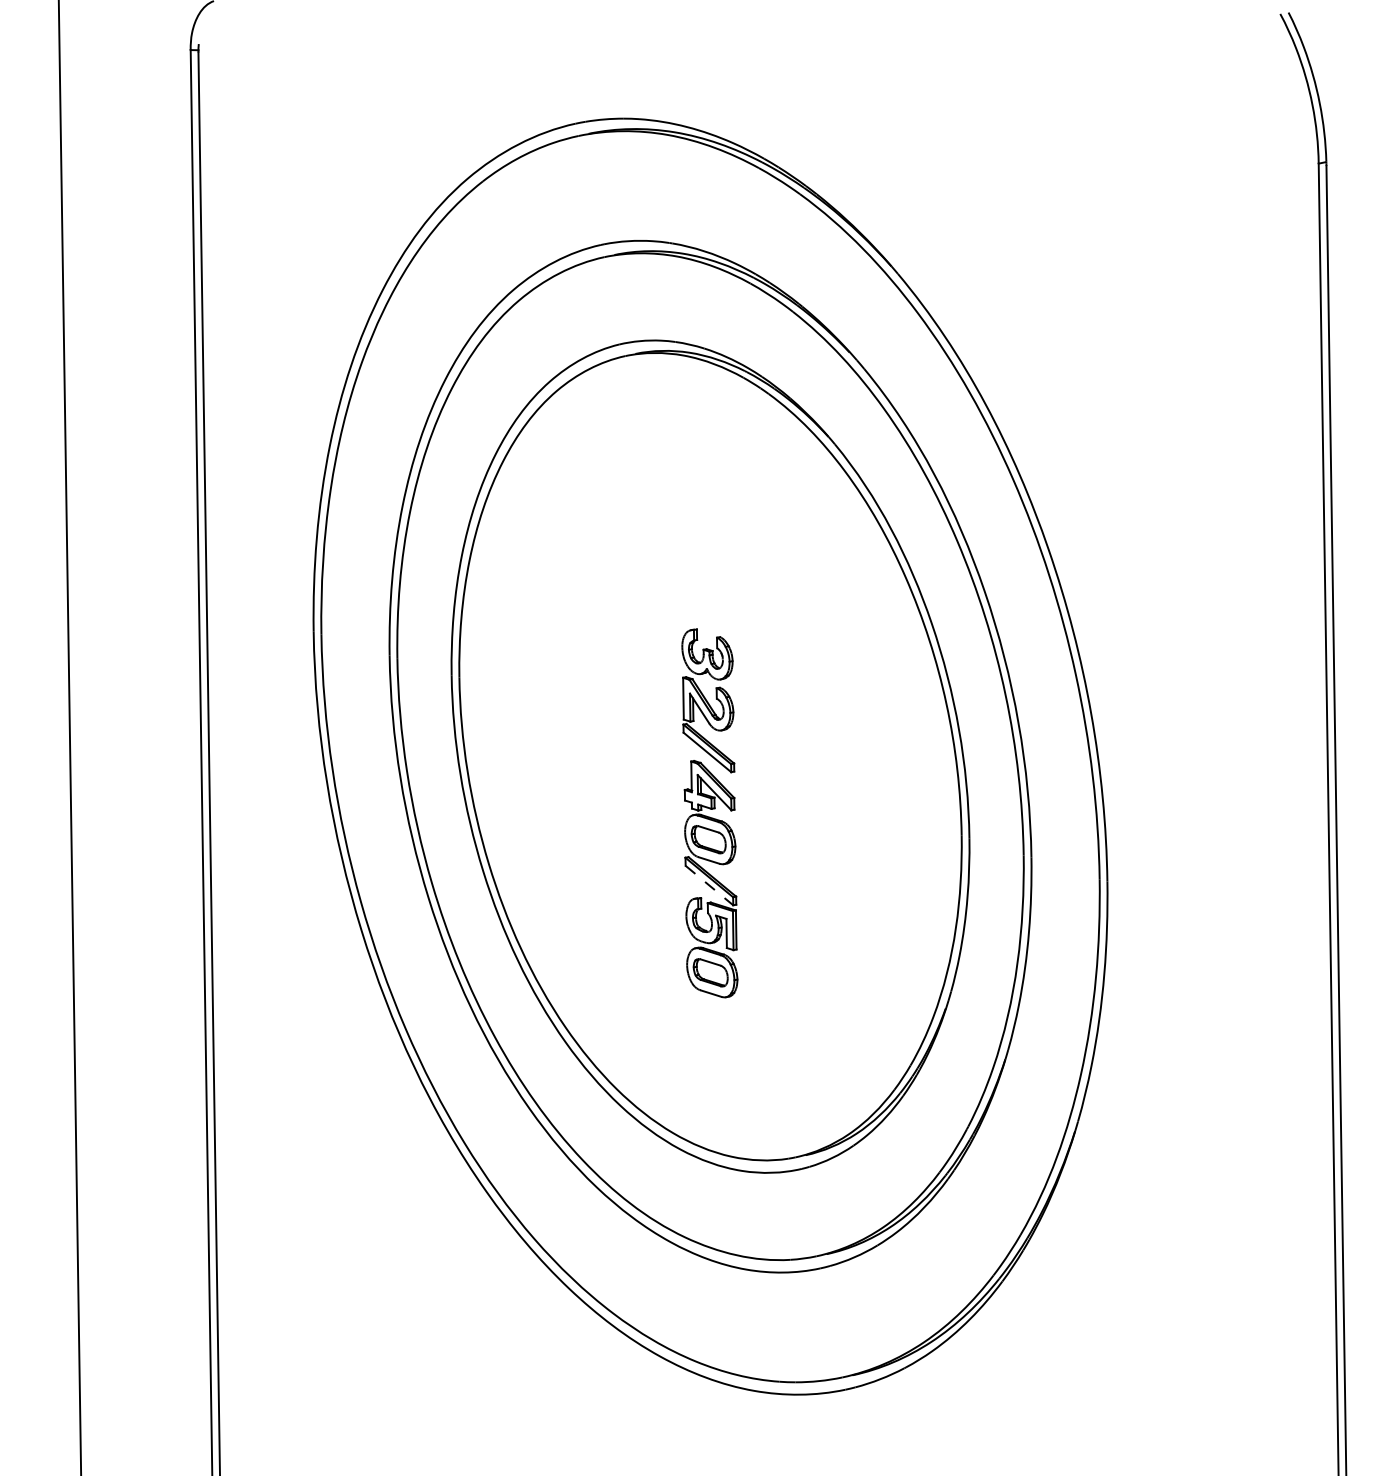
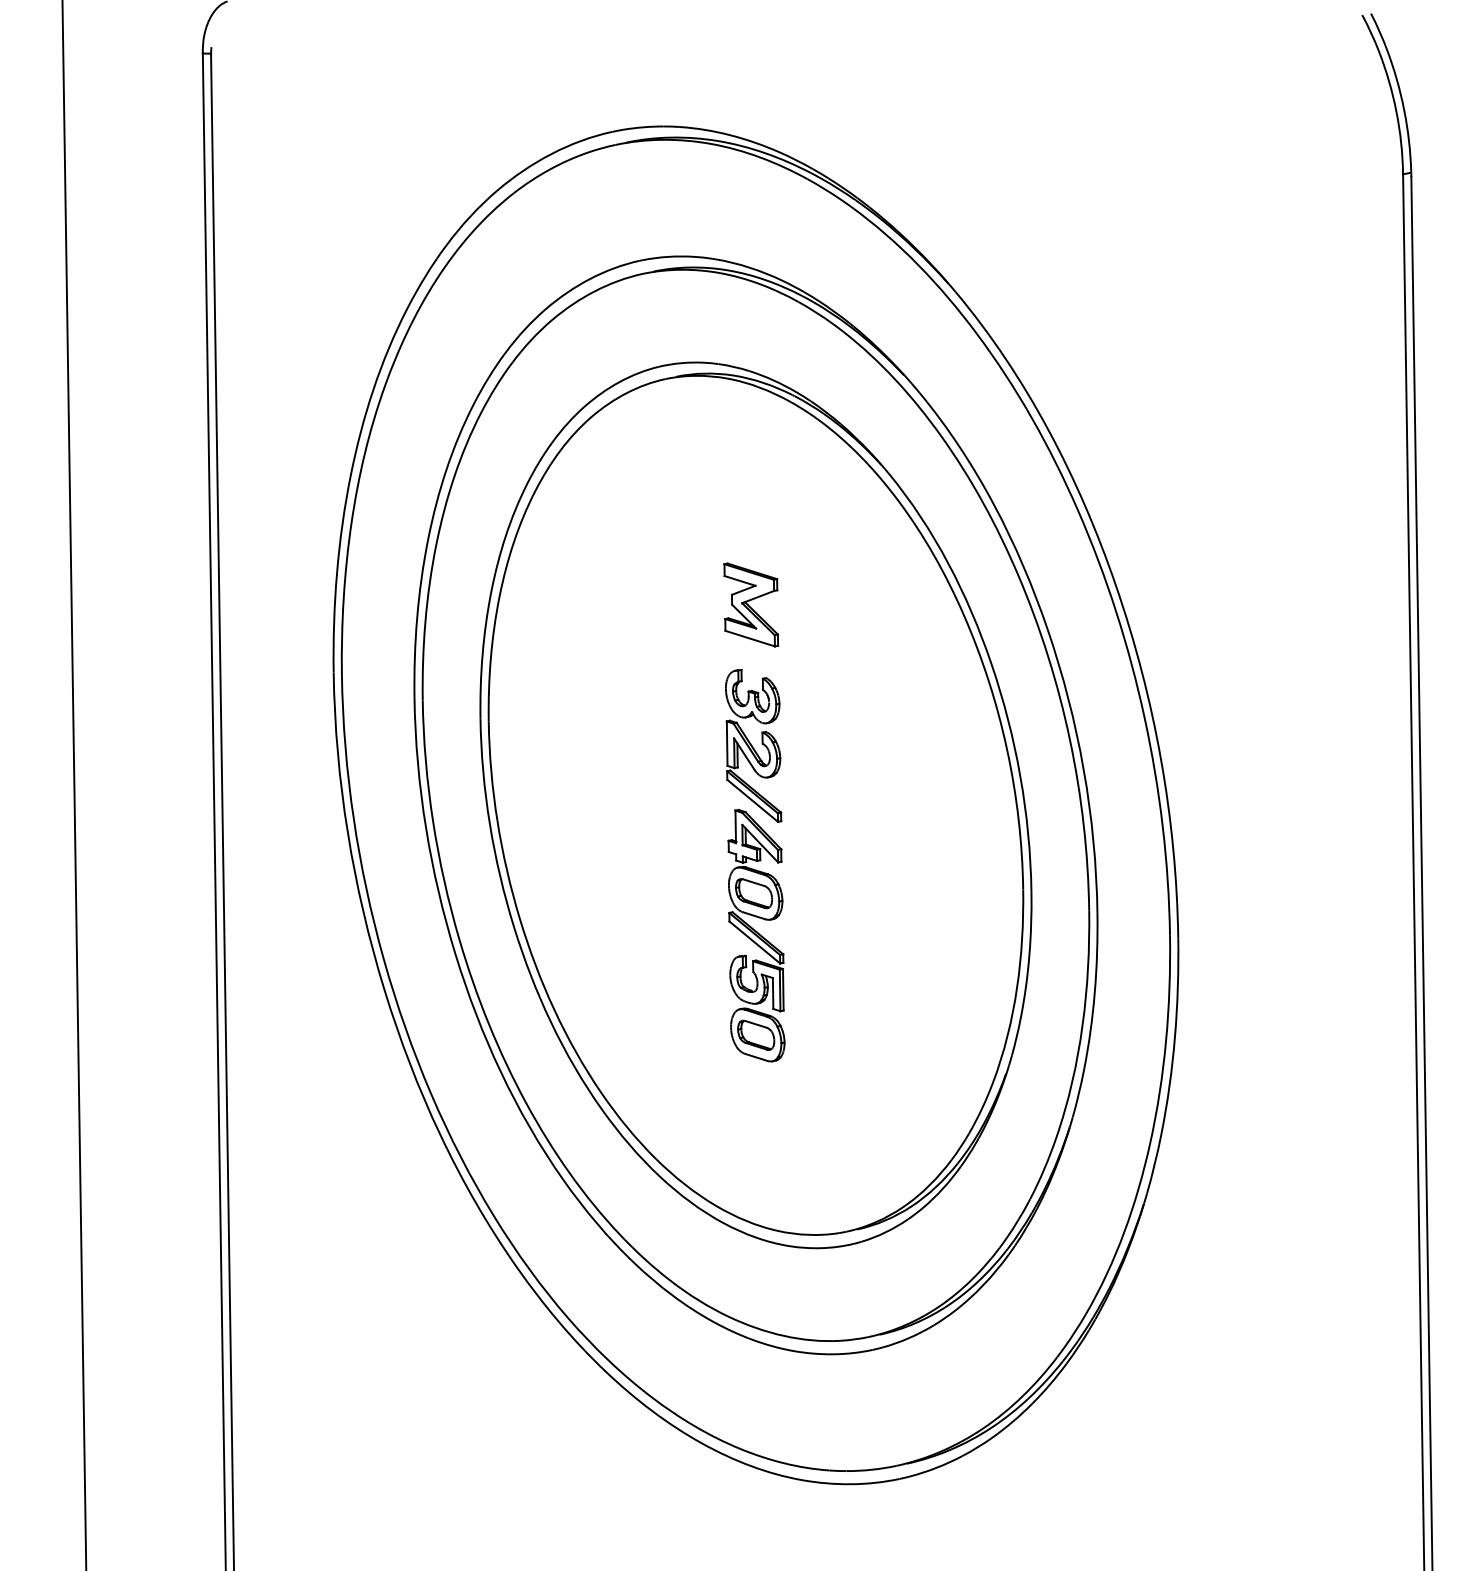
part: (706, 567) -> (751, 604), added
line: (709, 885) -> (754, 942), dashed -> solid

